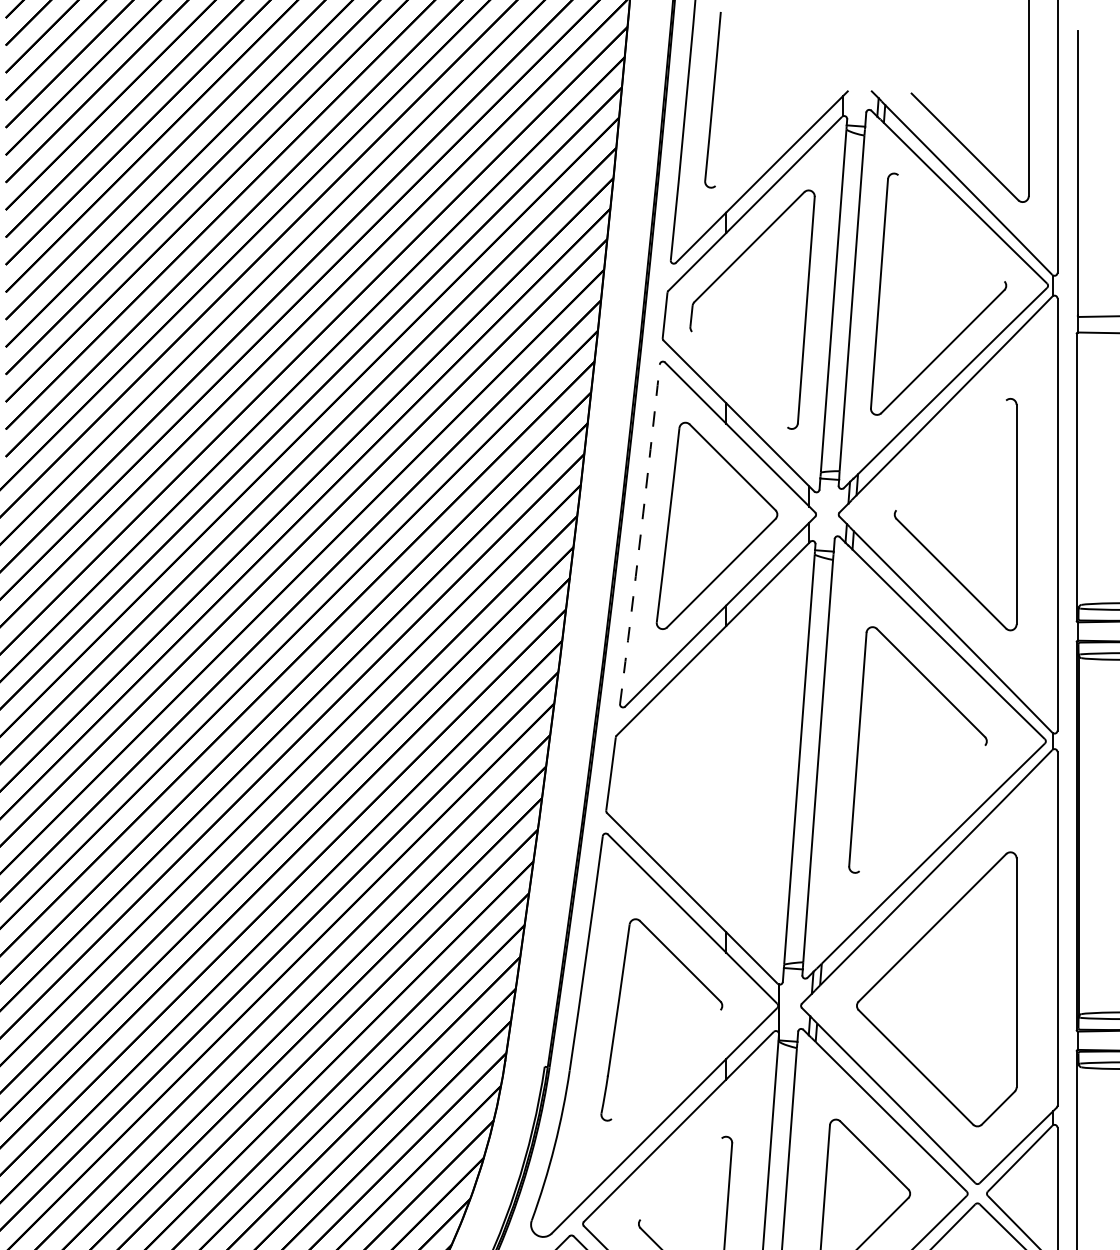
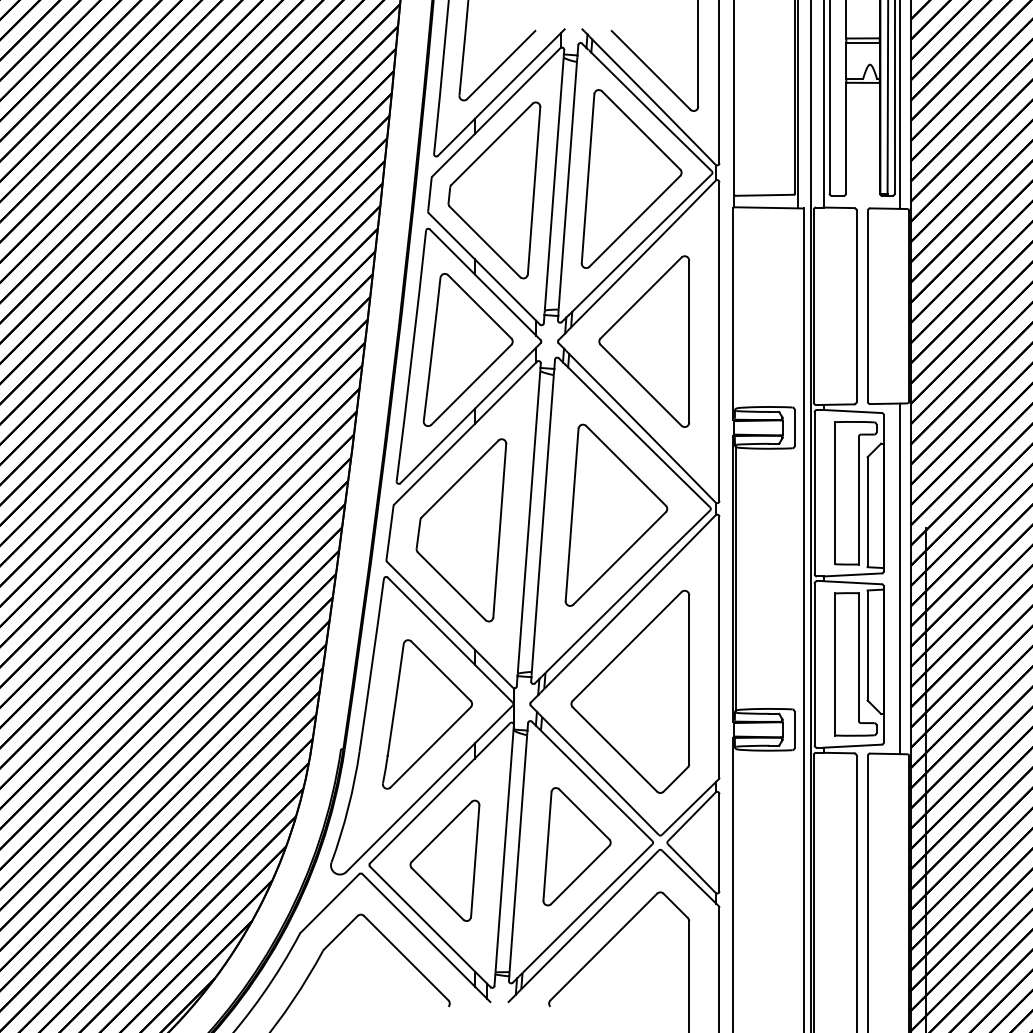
line: (762, 138) -> (501, 64), added
line: (951, 228) -> (641, 130), added
line: (739, 378) -> (484, 241), added
line: (950, 454) -> (640, 297), added
arc: (640, 534) -> (411, 356), dashed -> solid
part: (707, 770) -> (461, 530), added
line: (922, 808) -> (619, 558), added
line: (665, 1064) -> (430, 747), added
line: (680, 1178) -> (441, 831), added

